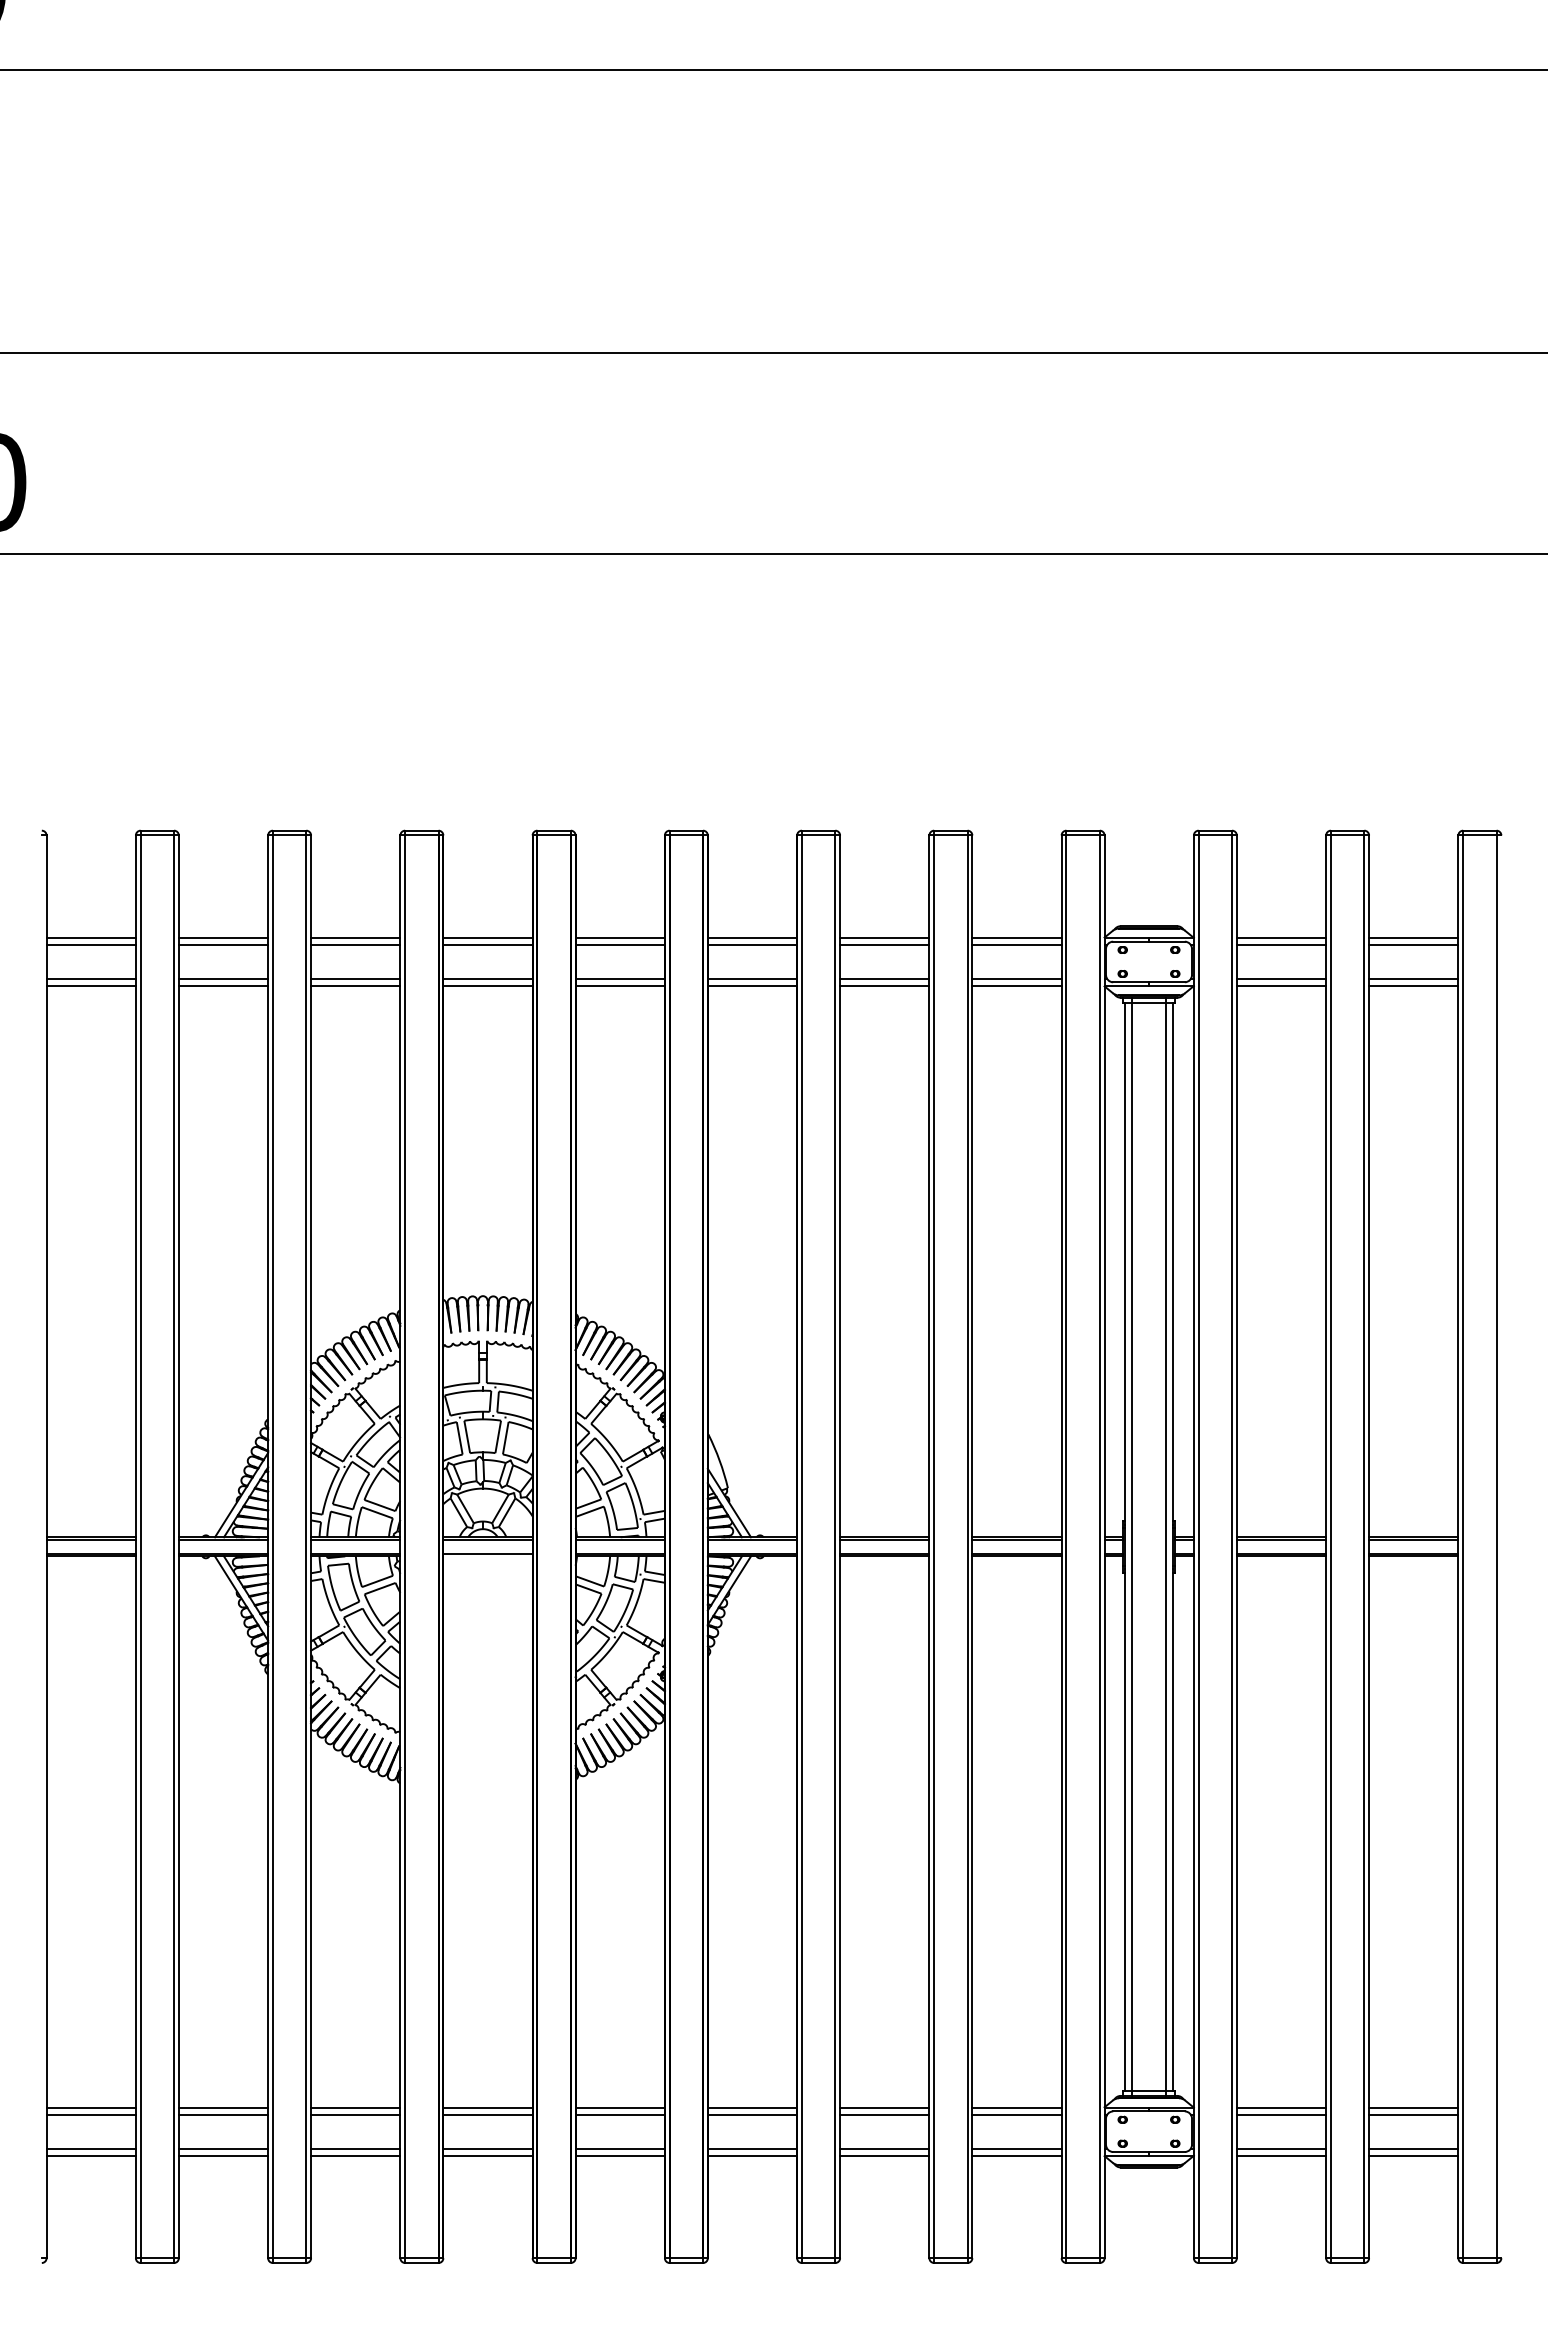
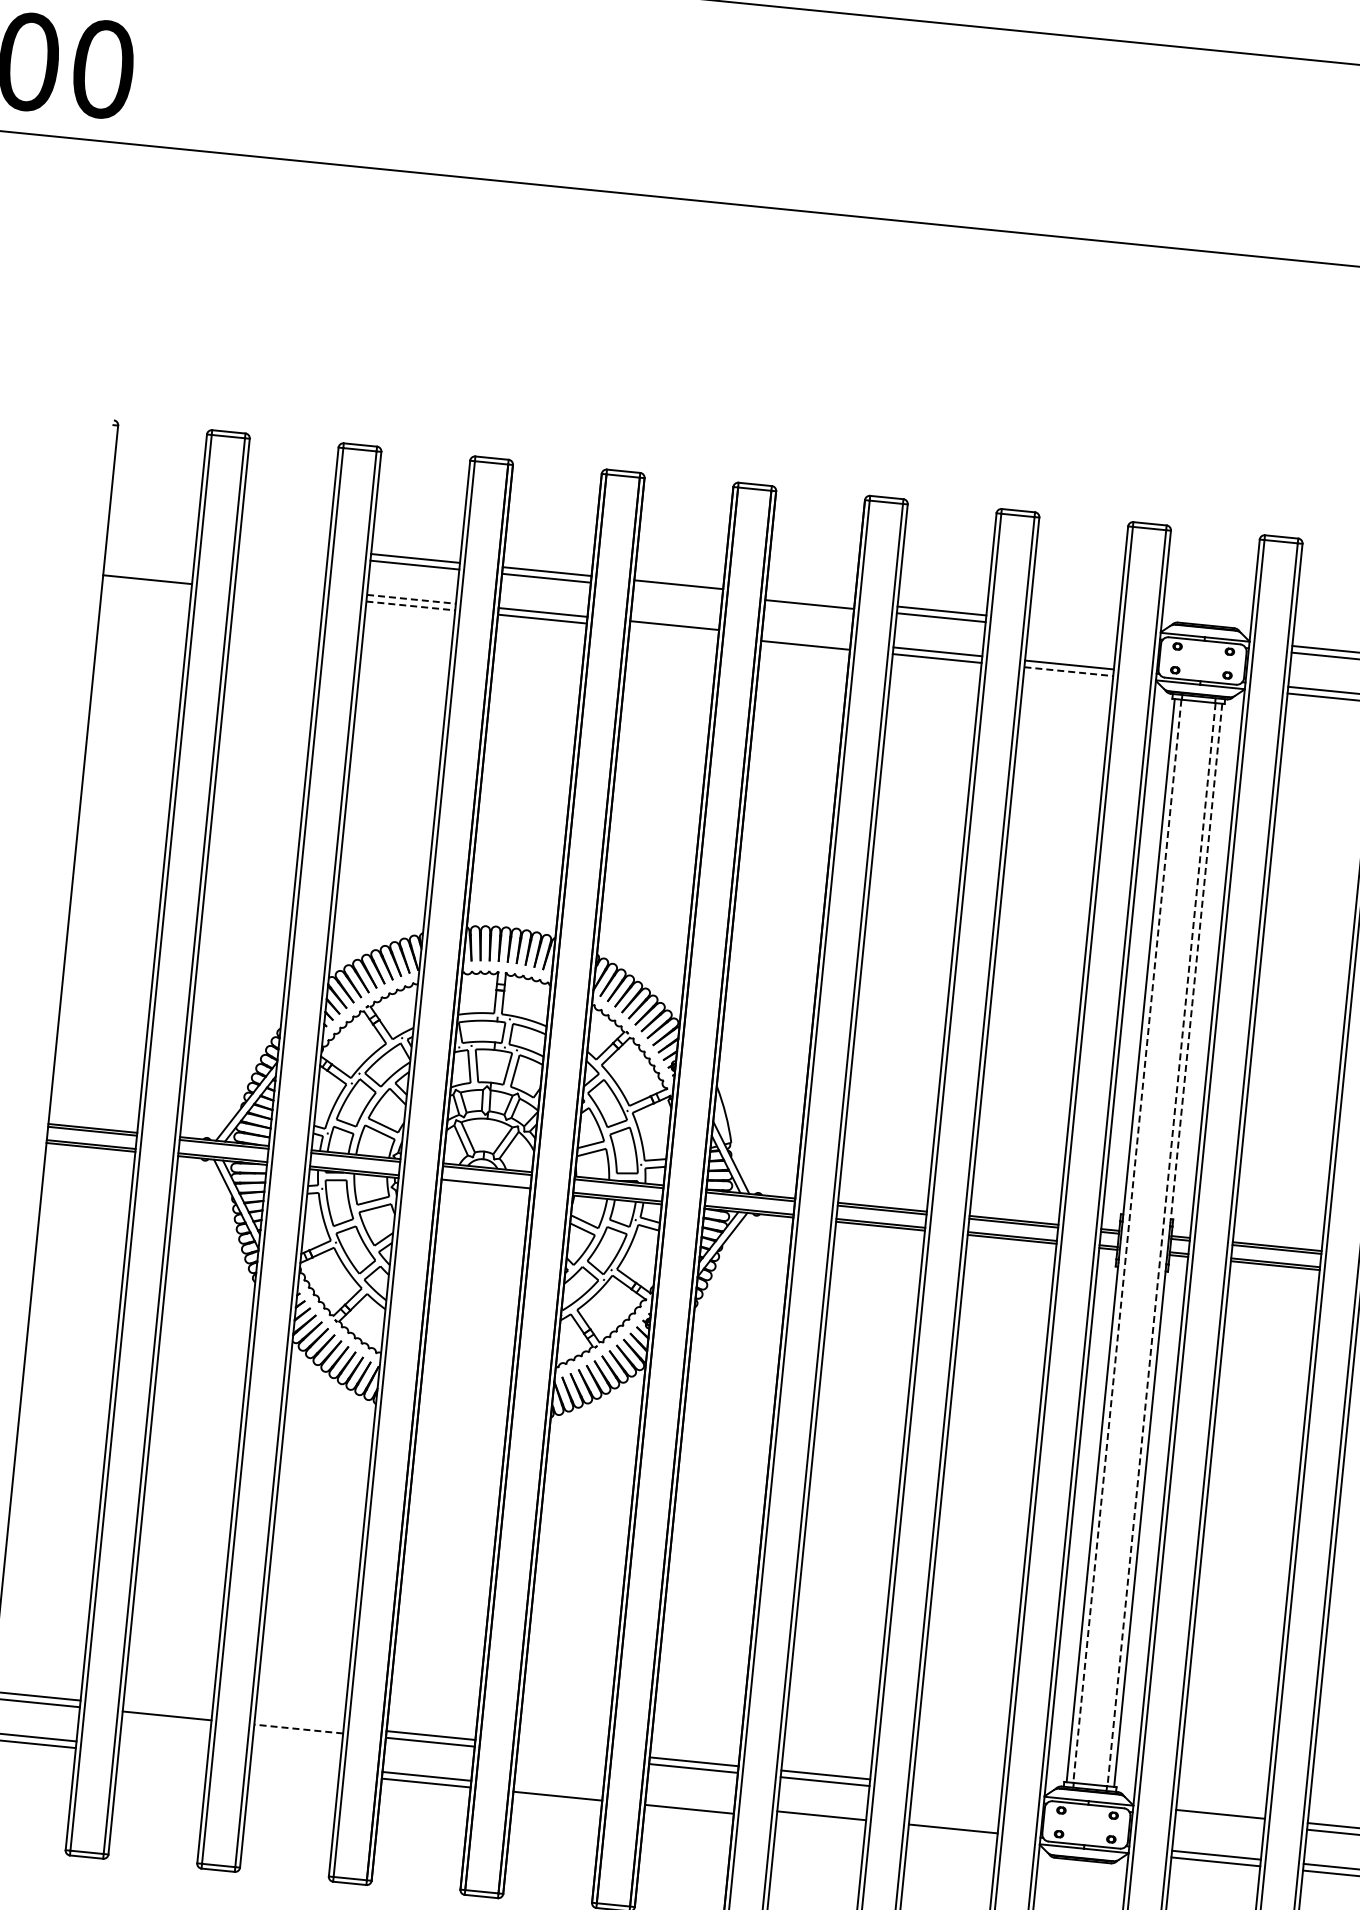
line: (90, 938) -> (151, 532), removed
line: (223, 938) -> (283, 545), removed
line: (752, 938) -> (810, 598), removed
line: (1016, 938) -> (1073, 624), removed
line: (90, 944) -> (151, 538), removed
line: (223, 944) -> (283, 551), removed
line: (619, 944) -> (677, 591), removed
line: (1016, 944) -> (1072, 630), removed
line: (90, 979) -> (147, 573), removed
line: (223, 979) -> (279, 586), removed
line: (355, 979) -> (411, 599), solid -> dashed
line: (752, 979) -> (806, 639), removed
line: (223, 985) -> (279, 592), removed
line: (355, 985) -> (410, 605), solid -> dashed
line: (619, 985) -> (673, 631), removed
line: (1017, 985) -> (1069, 671), solid -> dashed
line: (1172, 1264) -> (1195, 964), solid -> dashed
line: (1131, 1547) -> (1126, 1241), solid -> dashed
line: (1166, 1547) -> (1161, 1245), solid -> dashed
line: (223, 2107) -> (167, 1708), removed
line: (355, 2107) -> (299, 1722), removed
line: (619, 2107) -> (561, 1748), removed
line: (1016, 2107) -> (956, 1787), removed
line: (355, 2114) -> (298, 1729), solid -> dashed
line: (619, 2114) -> (561, 1755), removed
line: (1016, 2114) -> (956, 1794), removed
line: (1281, 2114) -> (1219, 1820), removed
line: (223, 2148) -> (163, 1749), removed
line: (355, 2148) -> (295, 1762), removed
line: (619, 2148) -> (557, 1789), removed
line: (752, 2148) -> (690, 1802), removed
line: (223, 2155) -> (163, 1756), removed
line: (355, 2155) -> (294, 1769), removed
line: (884, 2155) -> (820, 1822), removed
line: (1016, 2155) -> (952, 1835), removed

